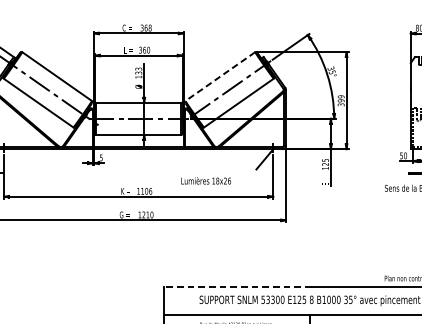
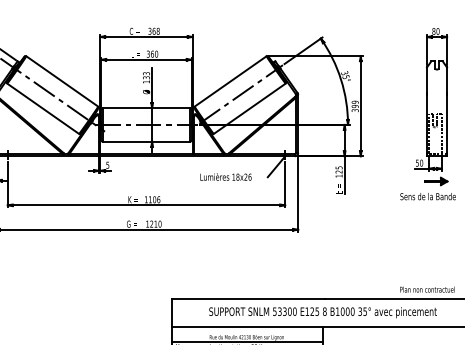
line: (220, 76) -> (230, 81), dashed -> solid
text: (205, 180) -> (225, 176), moved
line: (237, 287) -> (248, 298), dashed -> solid

